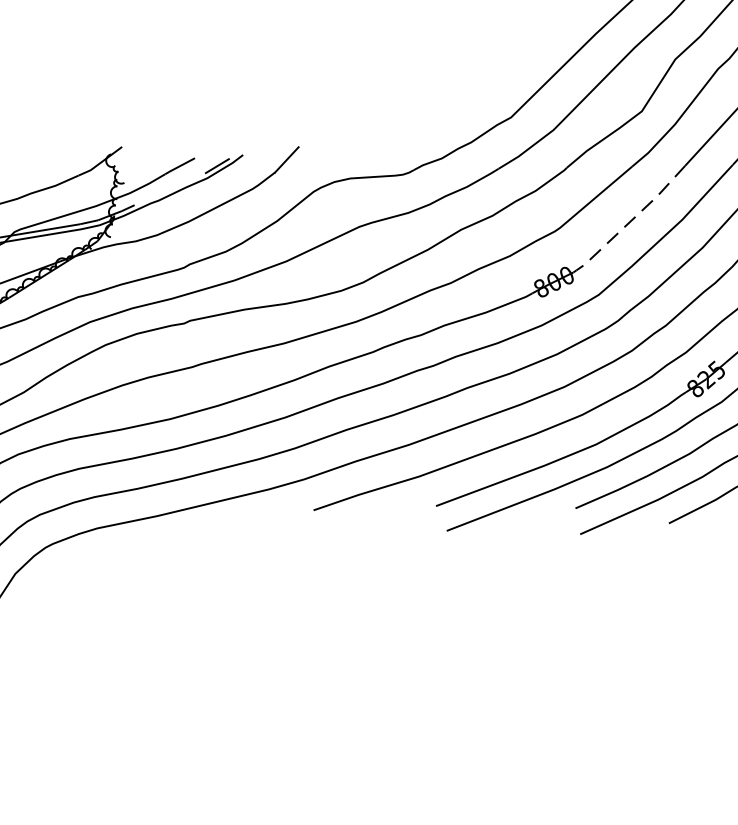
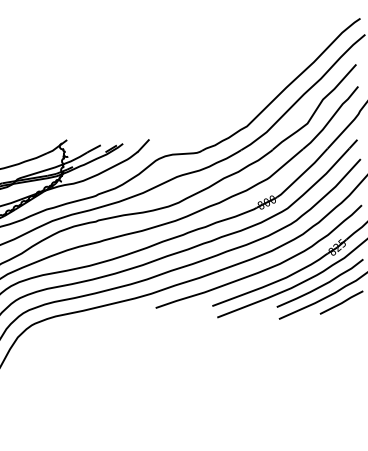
line: (633, 219) -> (303, 173), dashed -> solid

